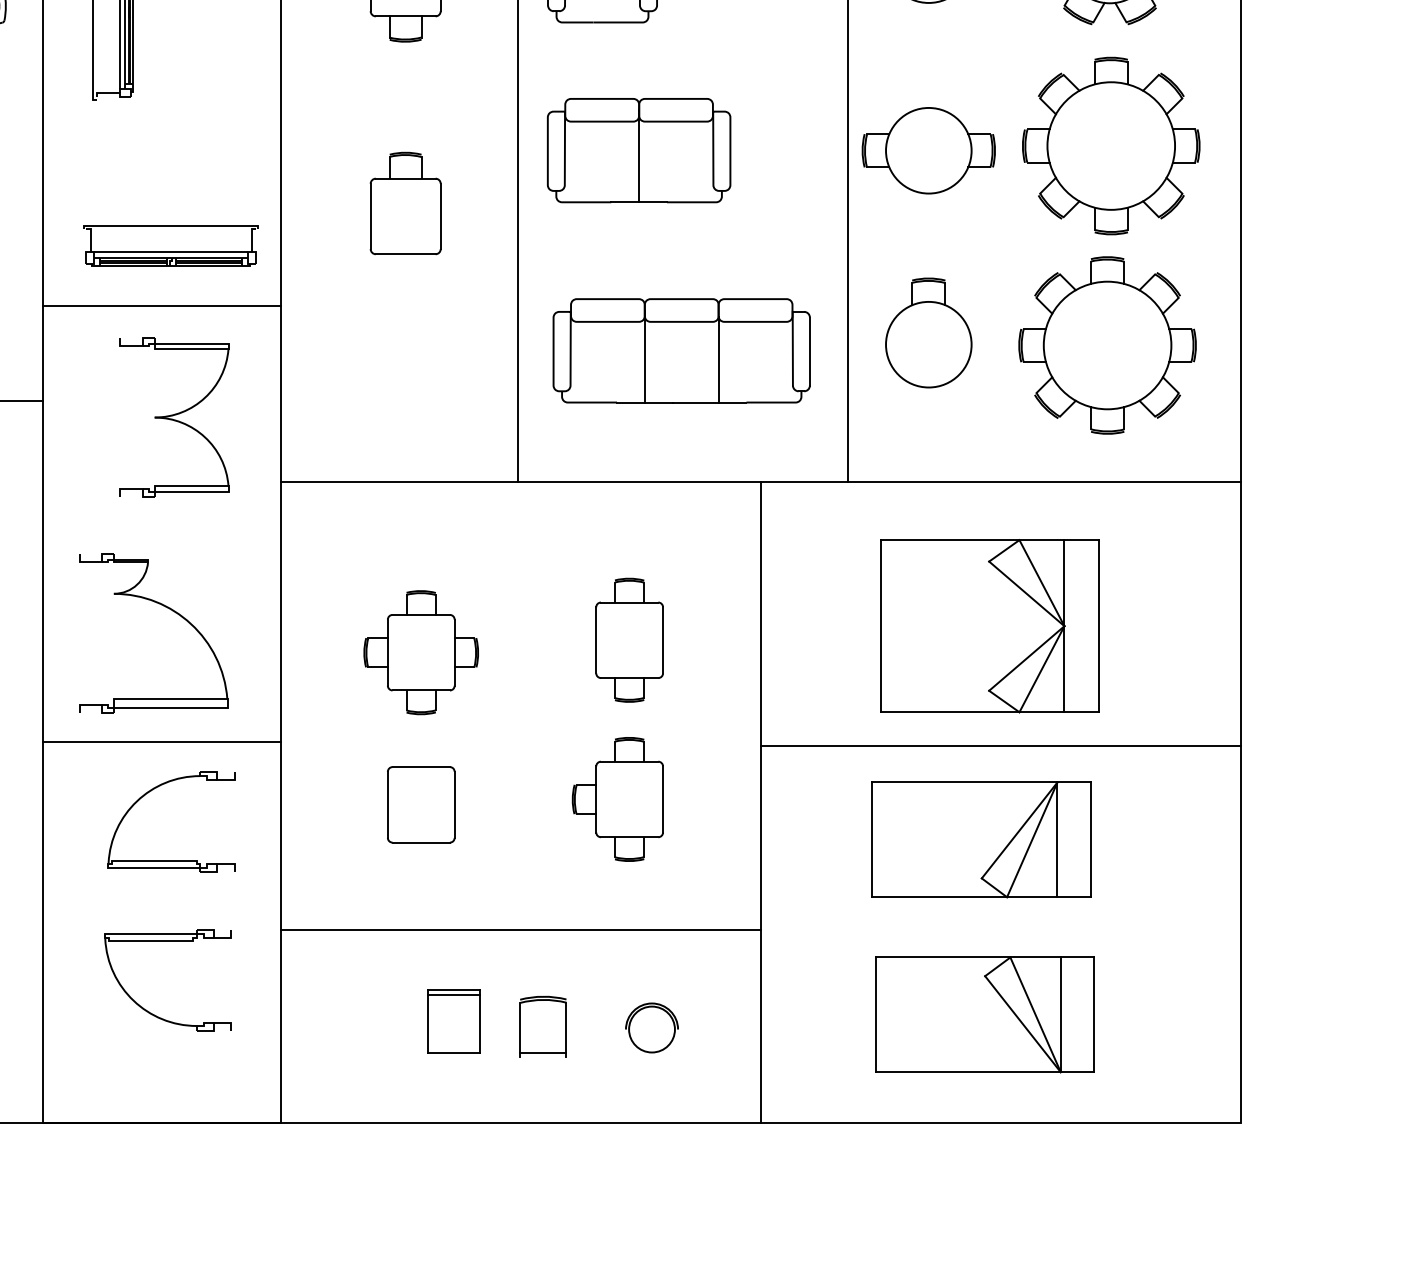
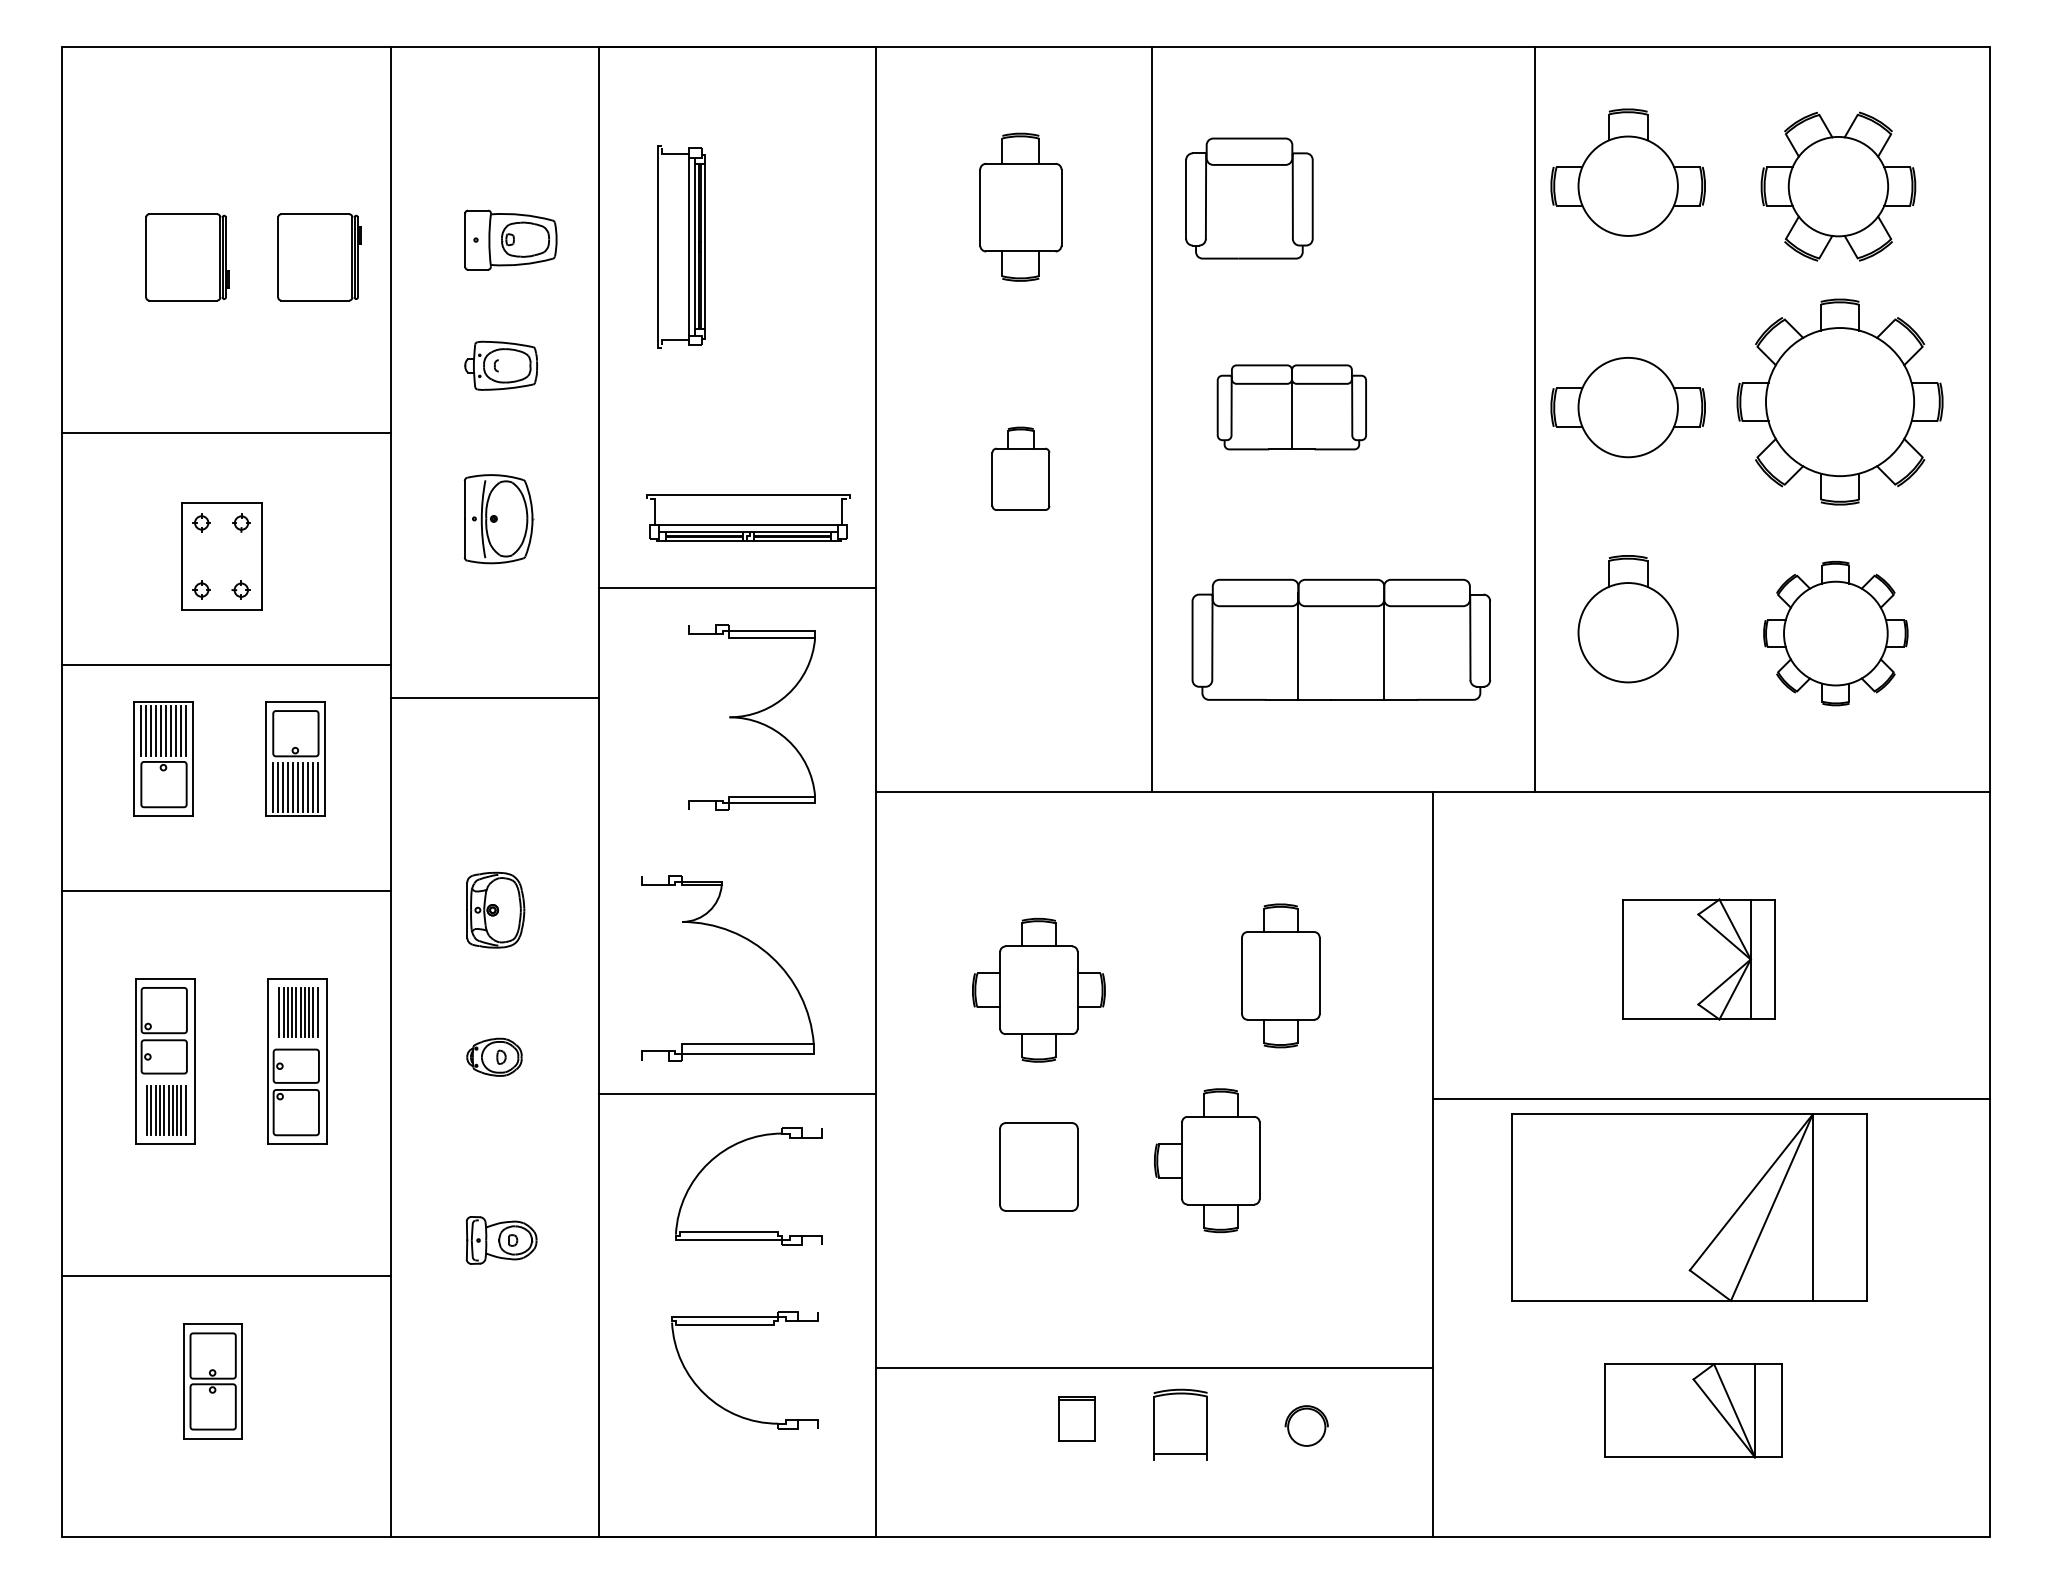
part: (638, 150) -> (1291, 407), size x0.7
part: (405, 203) -> (1020, 468), size x0.7
part: (1107, 345) -> (1835, 633), size x0.7
part: (989, 626) -> (1698, 959), size x0.6
part: (618, 799) -> (1207, 1160), moved
part: (981, 839) -> (1689, 1207), size x1.4
line: (520, 930) -> (1154, 1368), moved
part: (985, 1014) -> (1693, 1410), size x0.7
part: (453, 1021) -> (1076, 1418), size x0.6
part: (651, 1027) -> (1306, 1425), size x0.7

